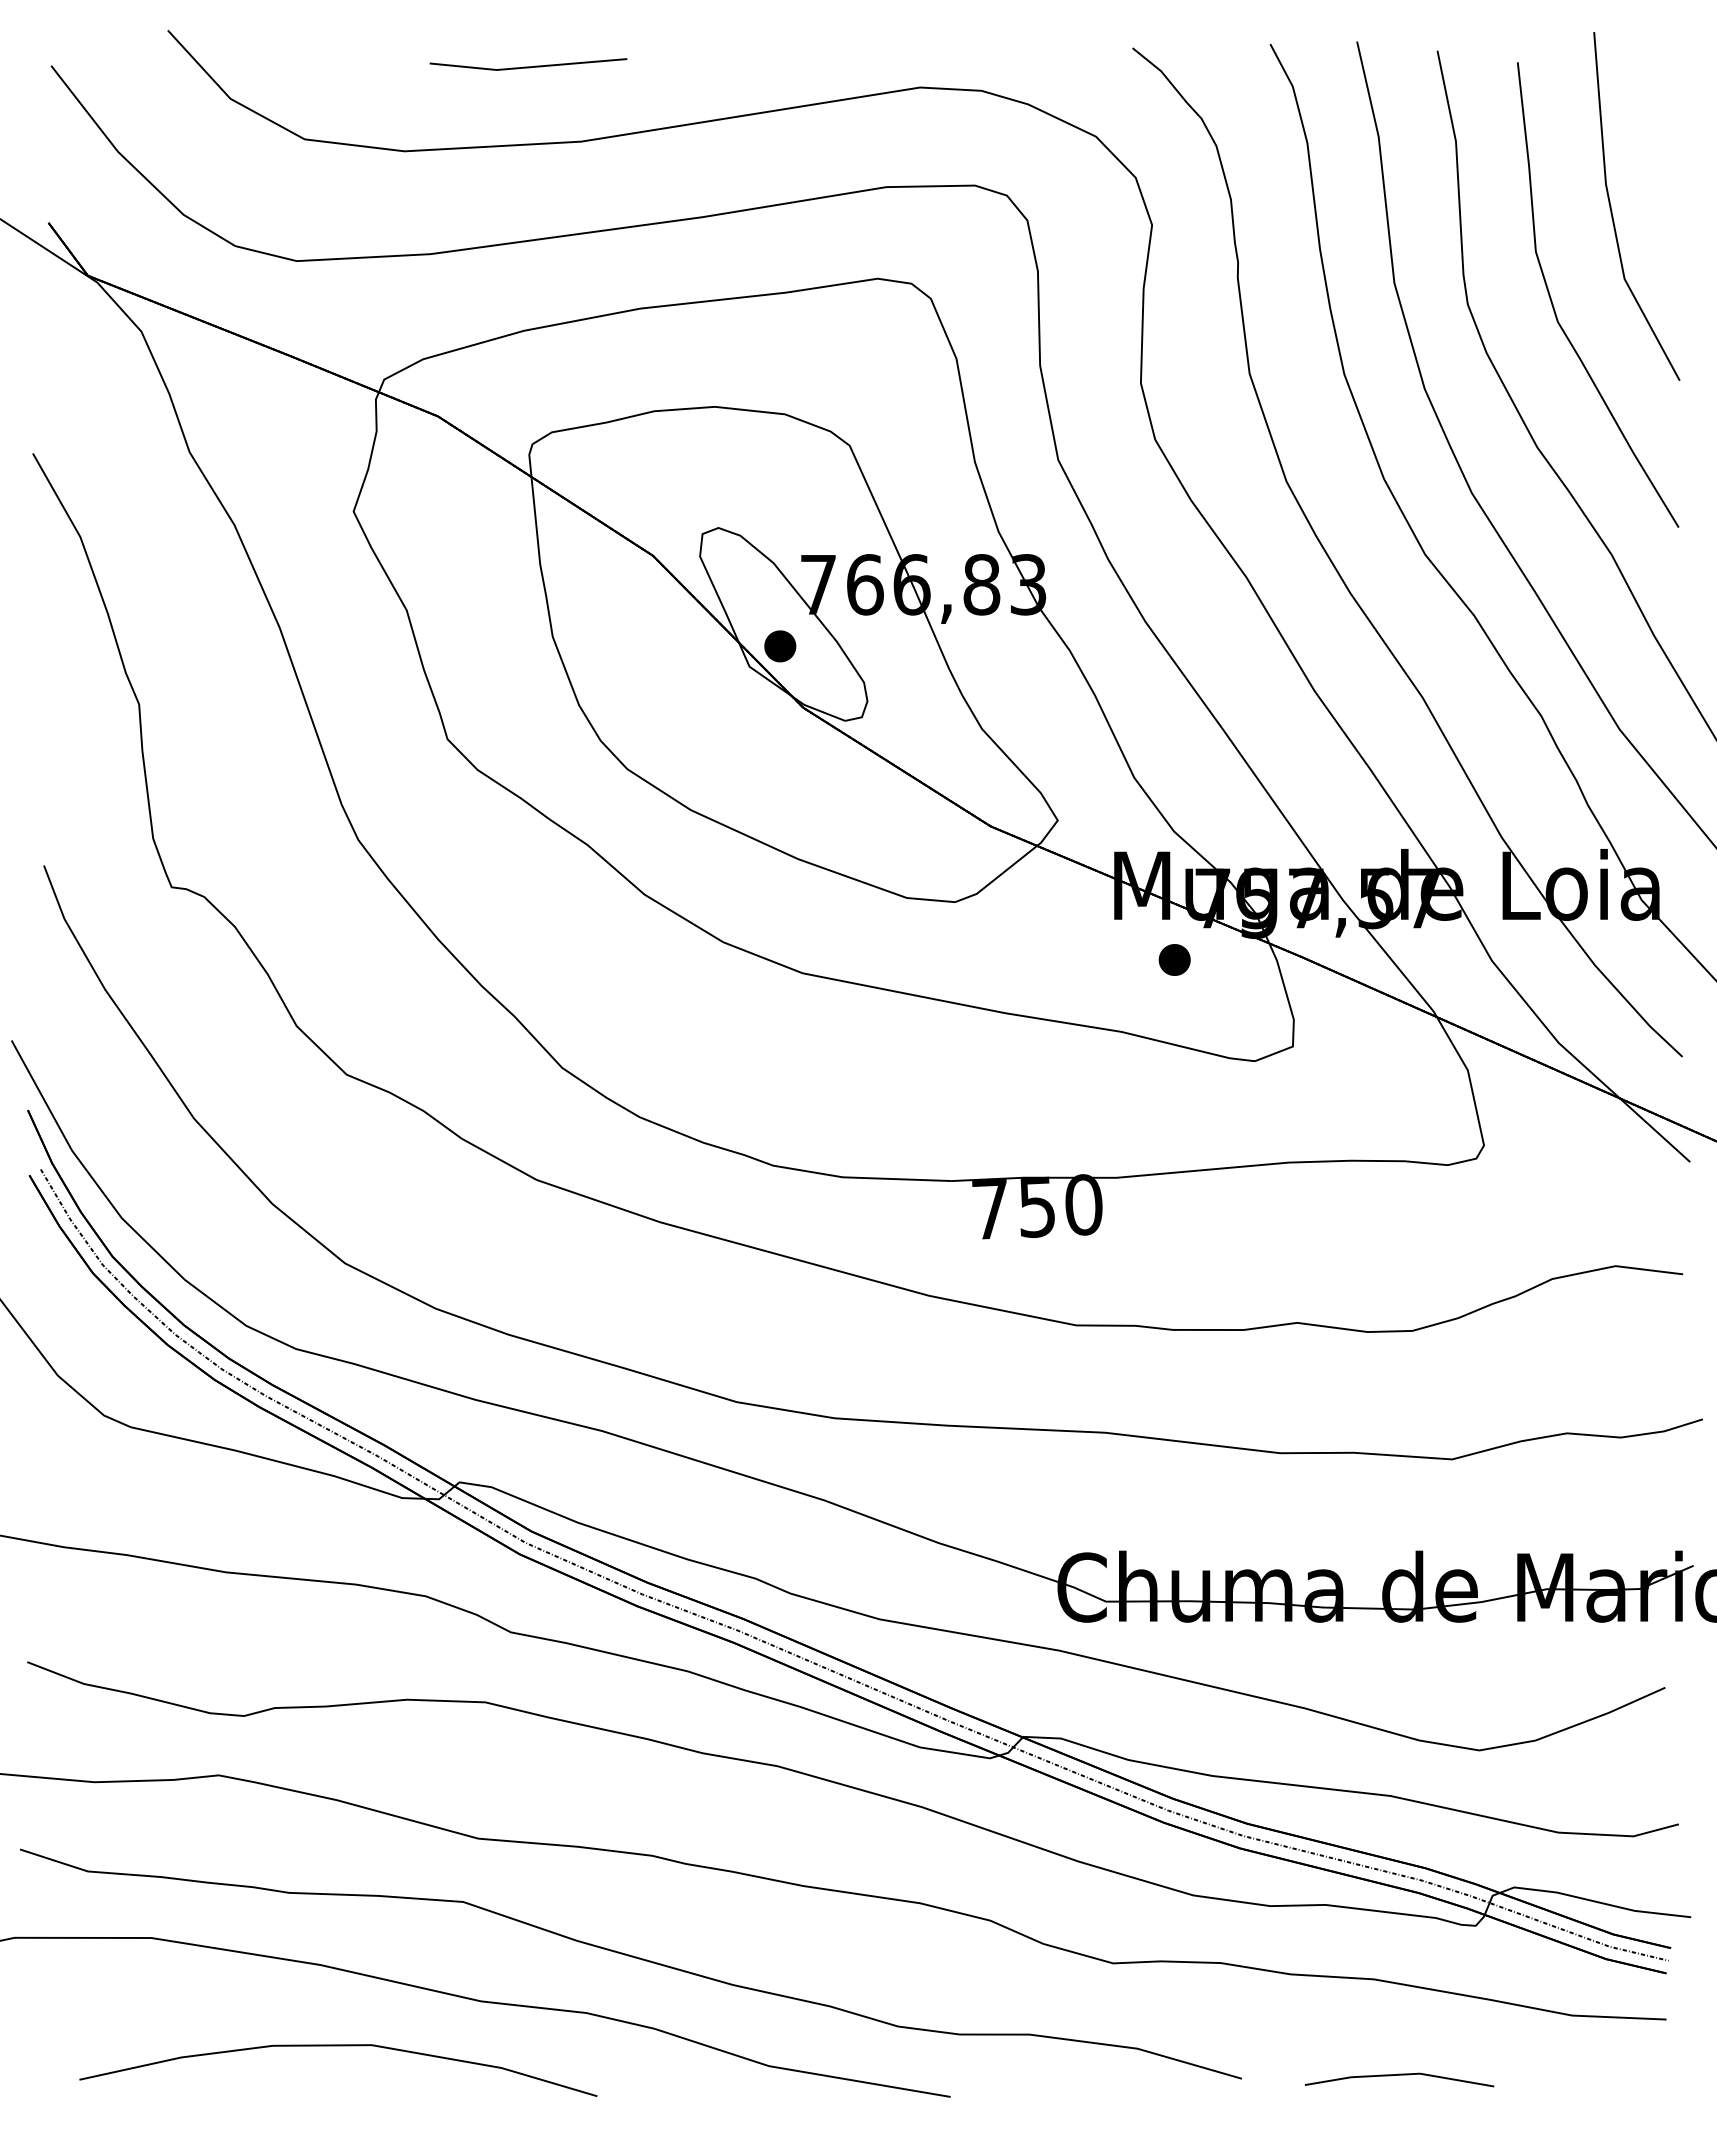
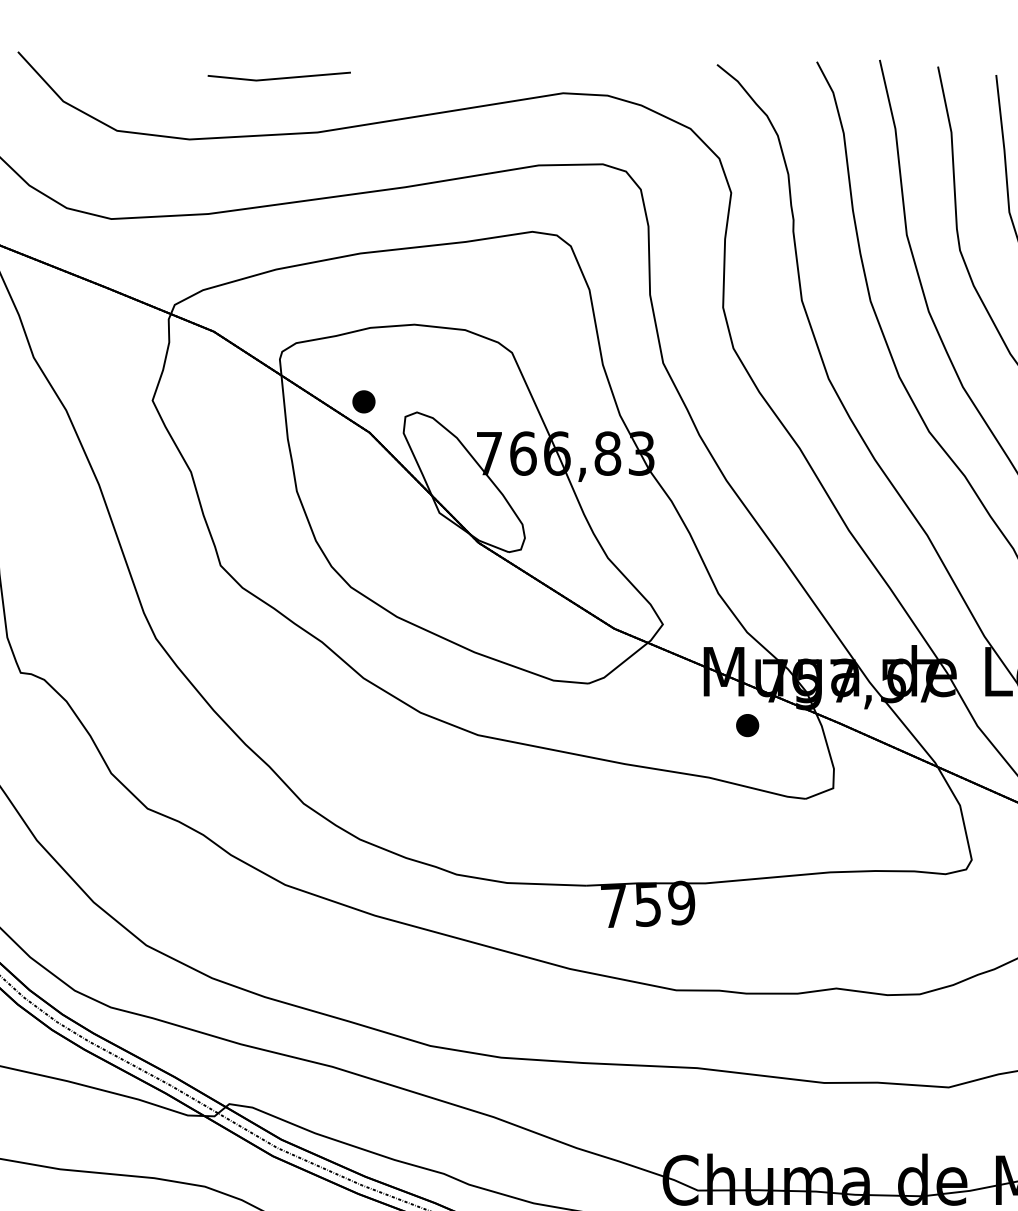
part: (780, 646) -> (364, 401), moved
text: (1083, 1204) -> (681, 902), 750 -> 759

